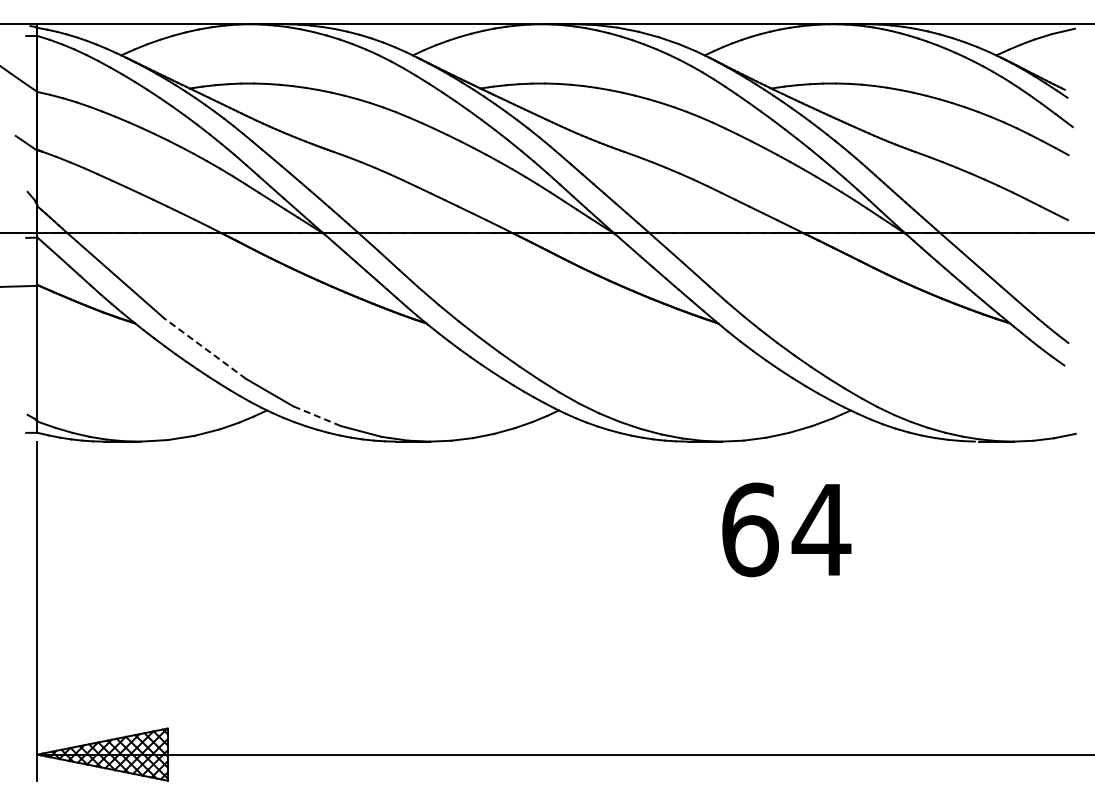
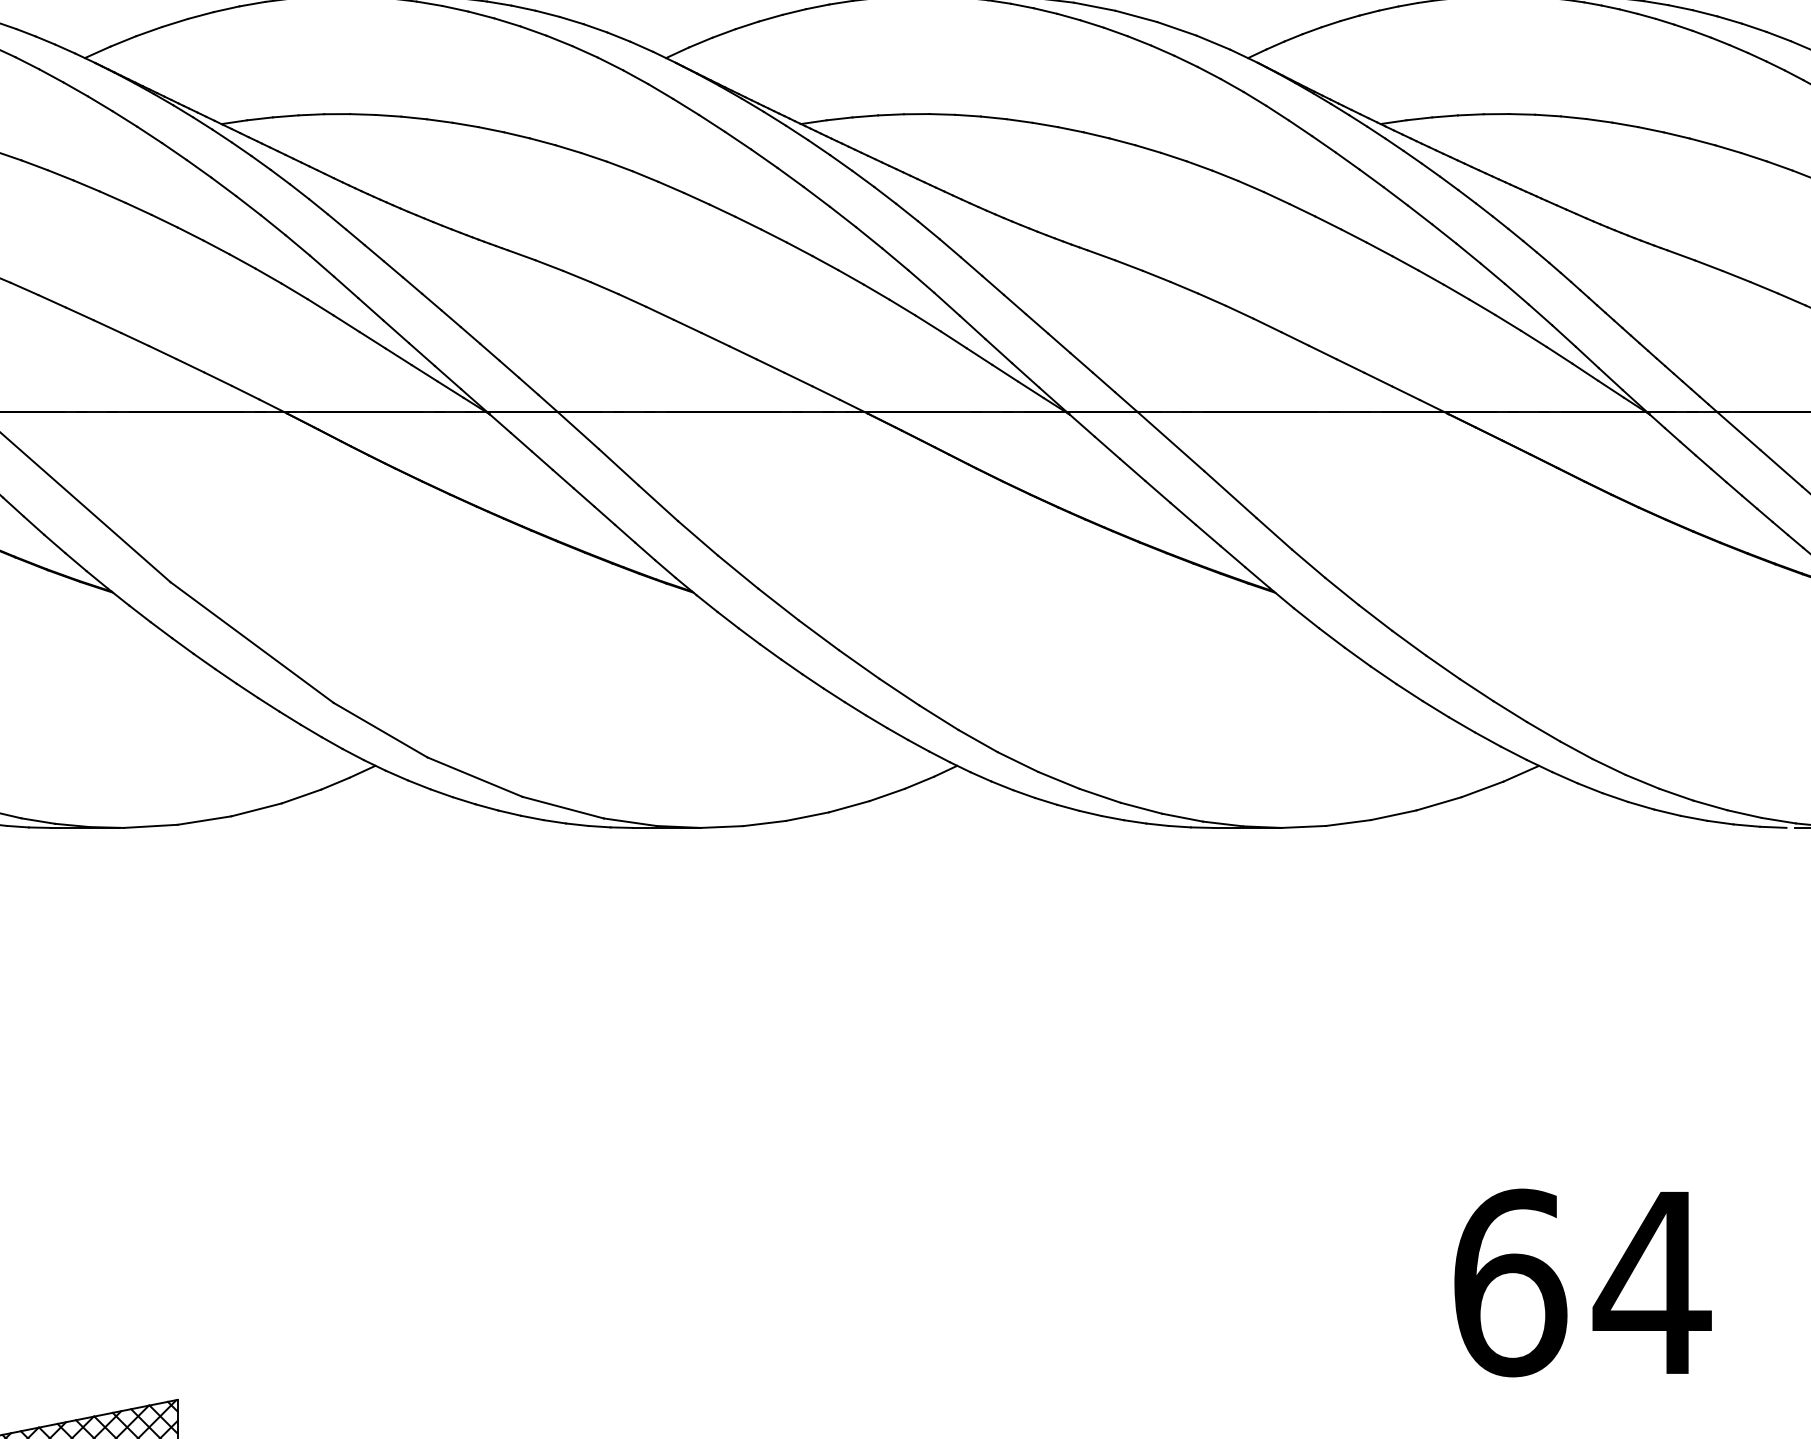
line: (205, 348) -> (252, 642), dashed -> solid
line: (316, 416) -> (474, 777), dashed -> solid
text: (786, 529) -> (1582, 1282), moved

